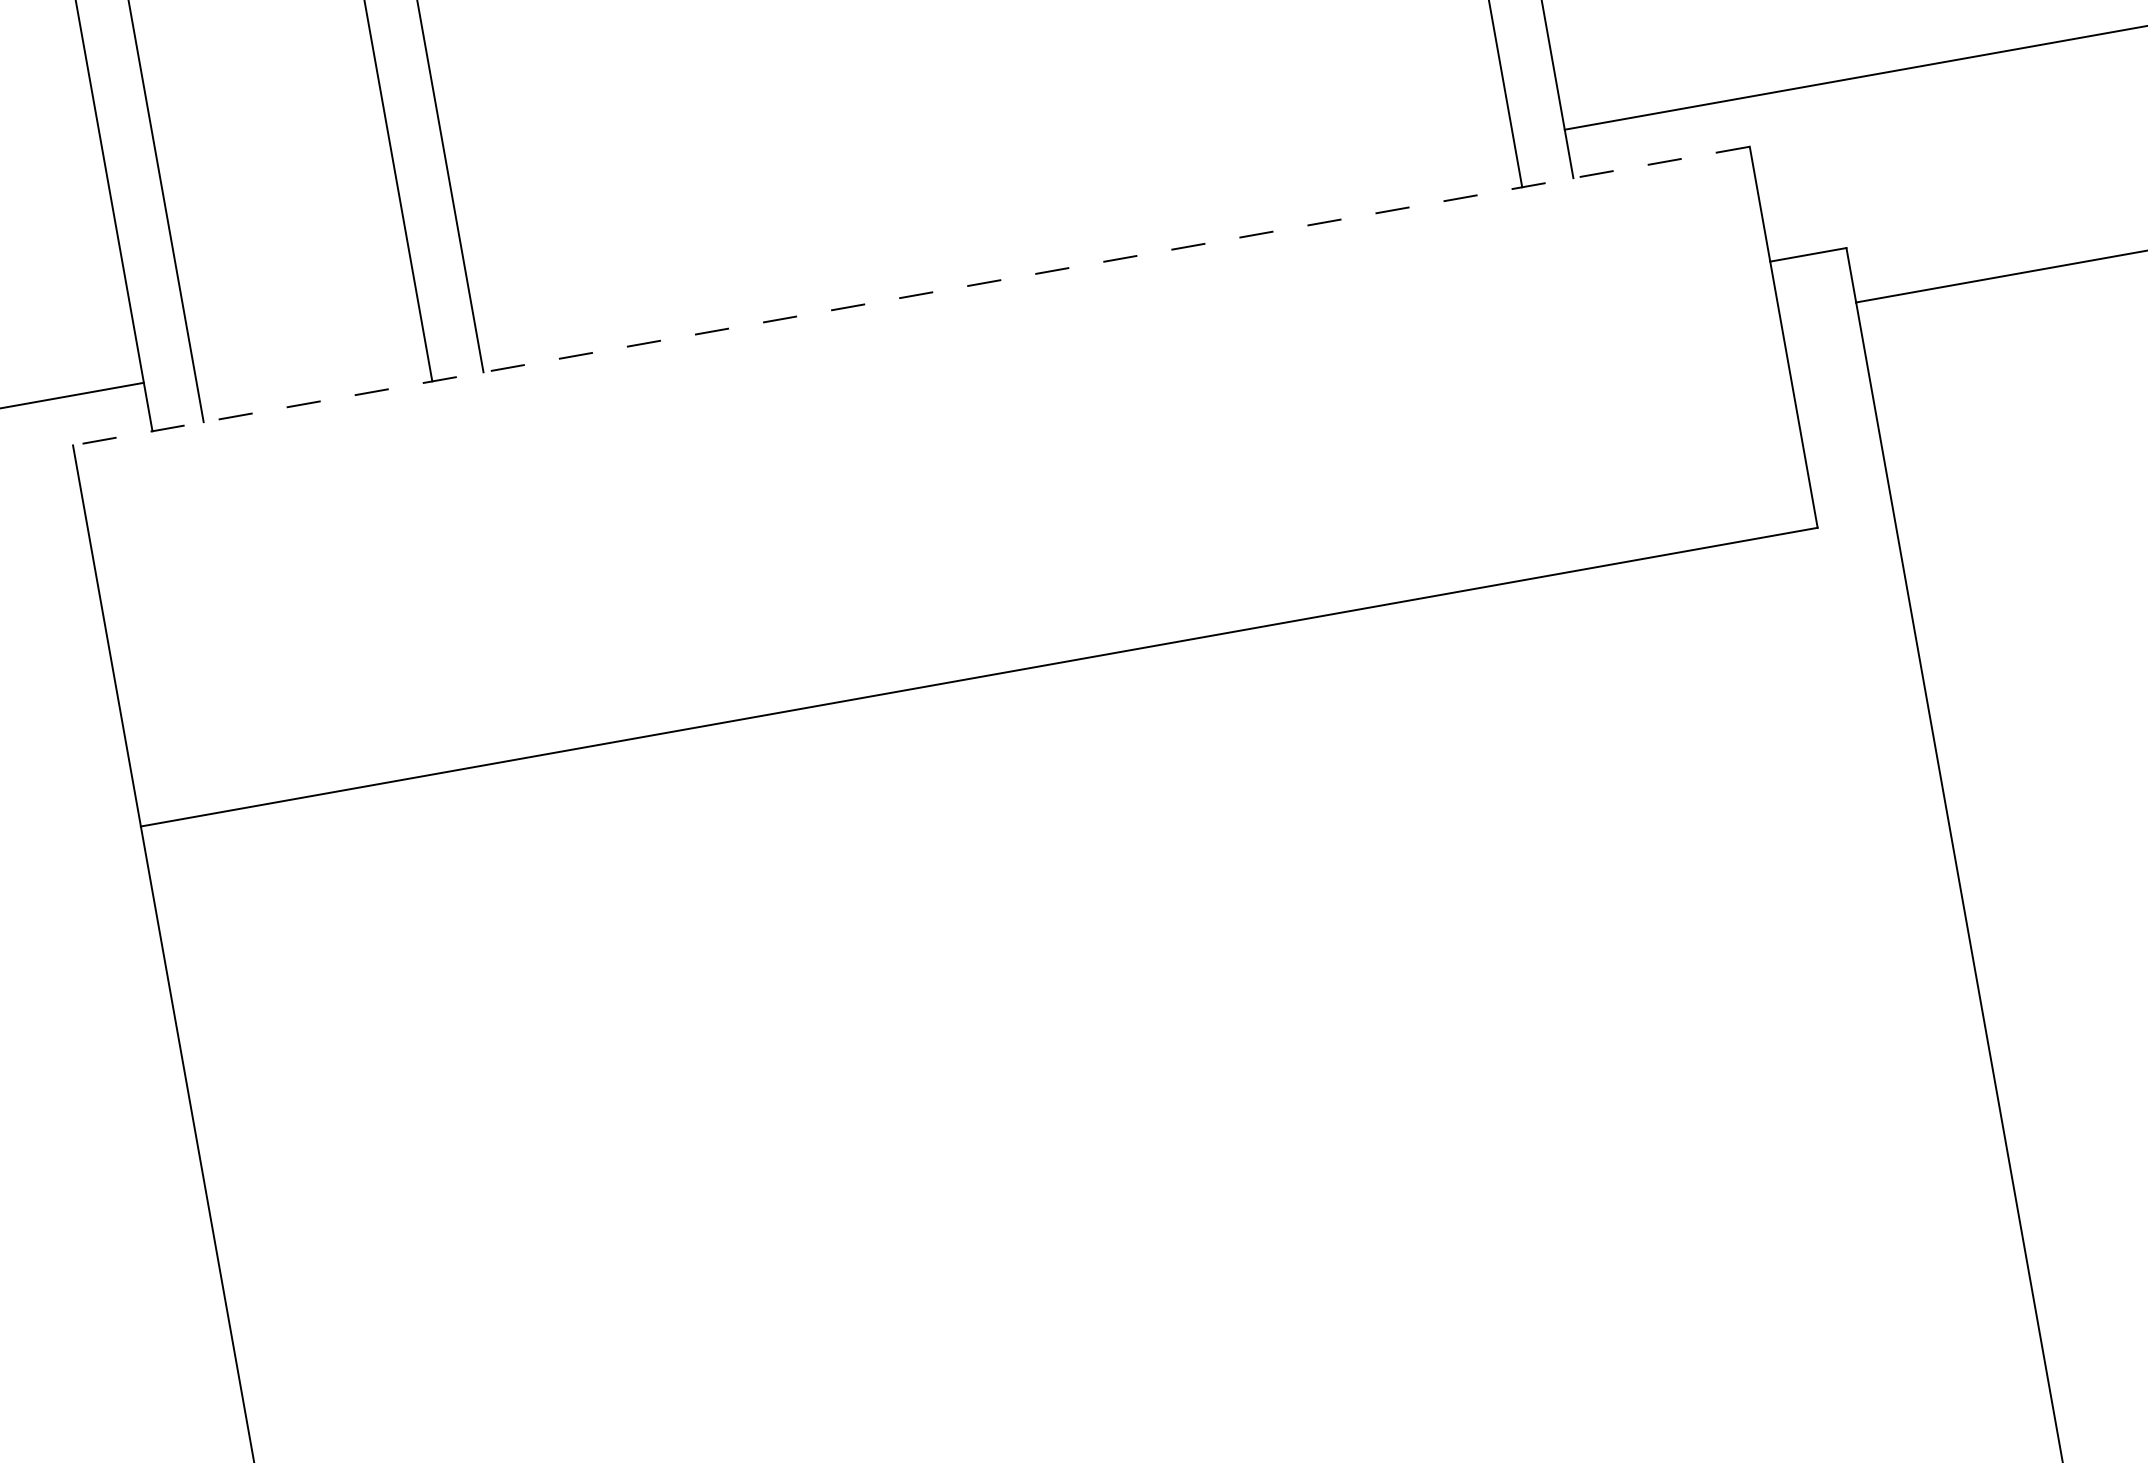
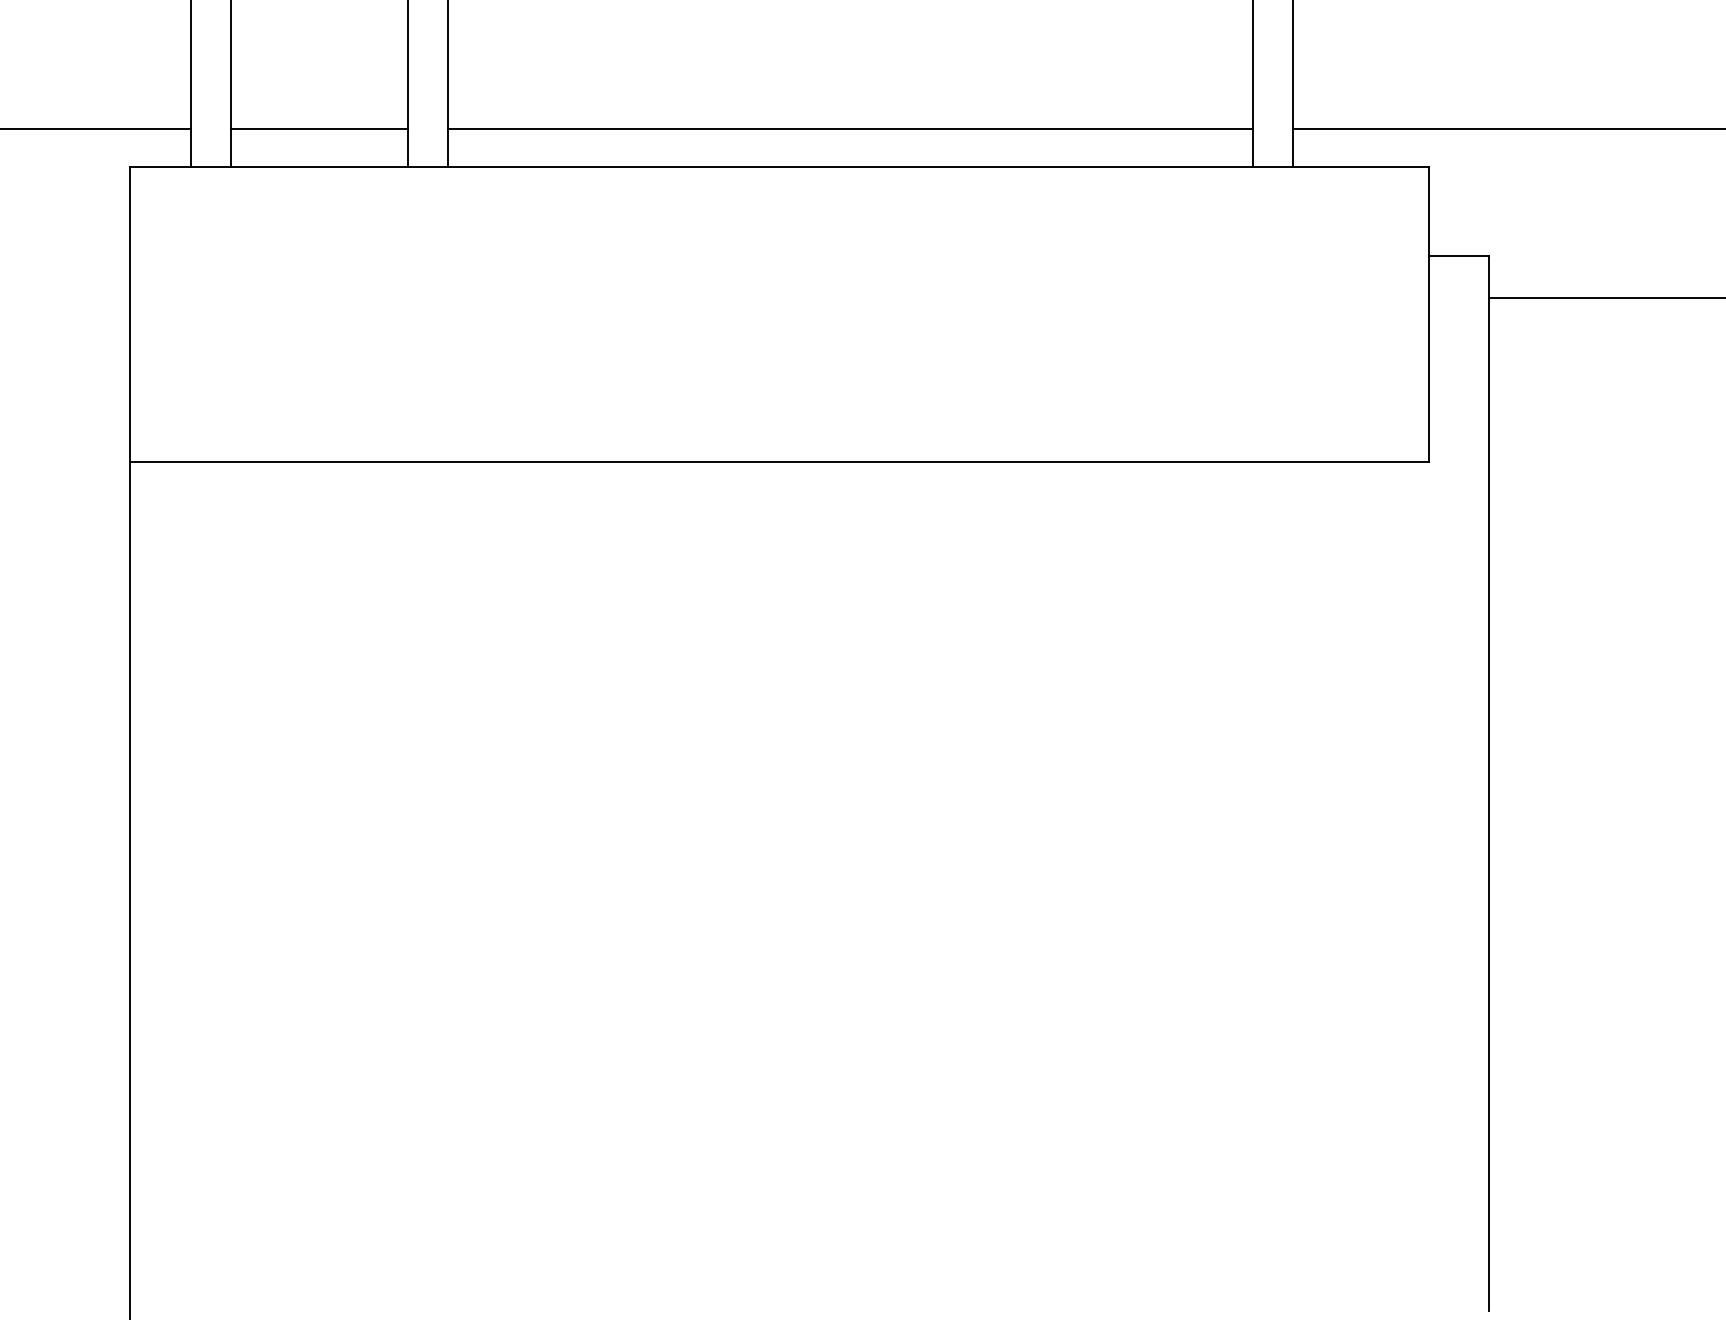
line: (994, 231) -> (850, 129), added
line: (911, 295) -> (779, 166), dashed -> solid
line: (309, 353) -> (319, 129), added

